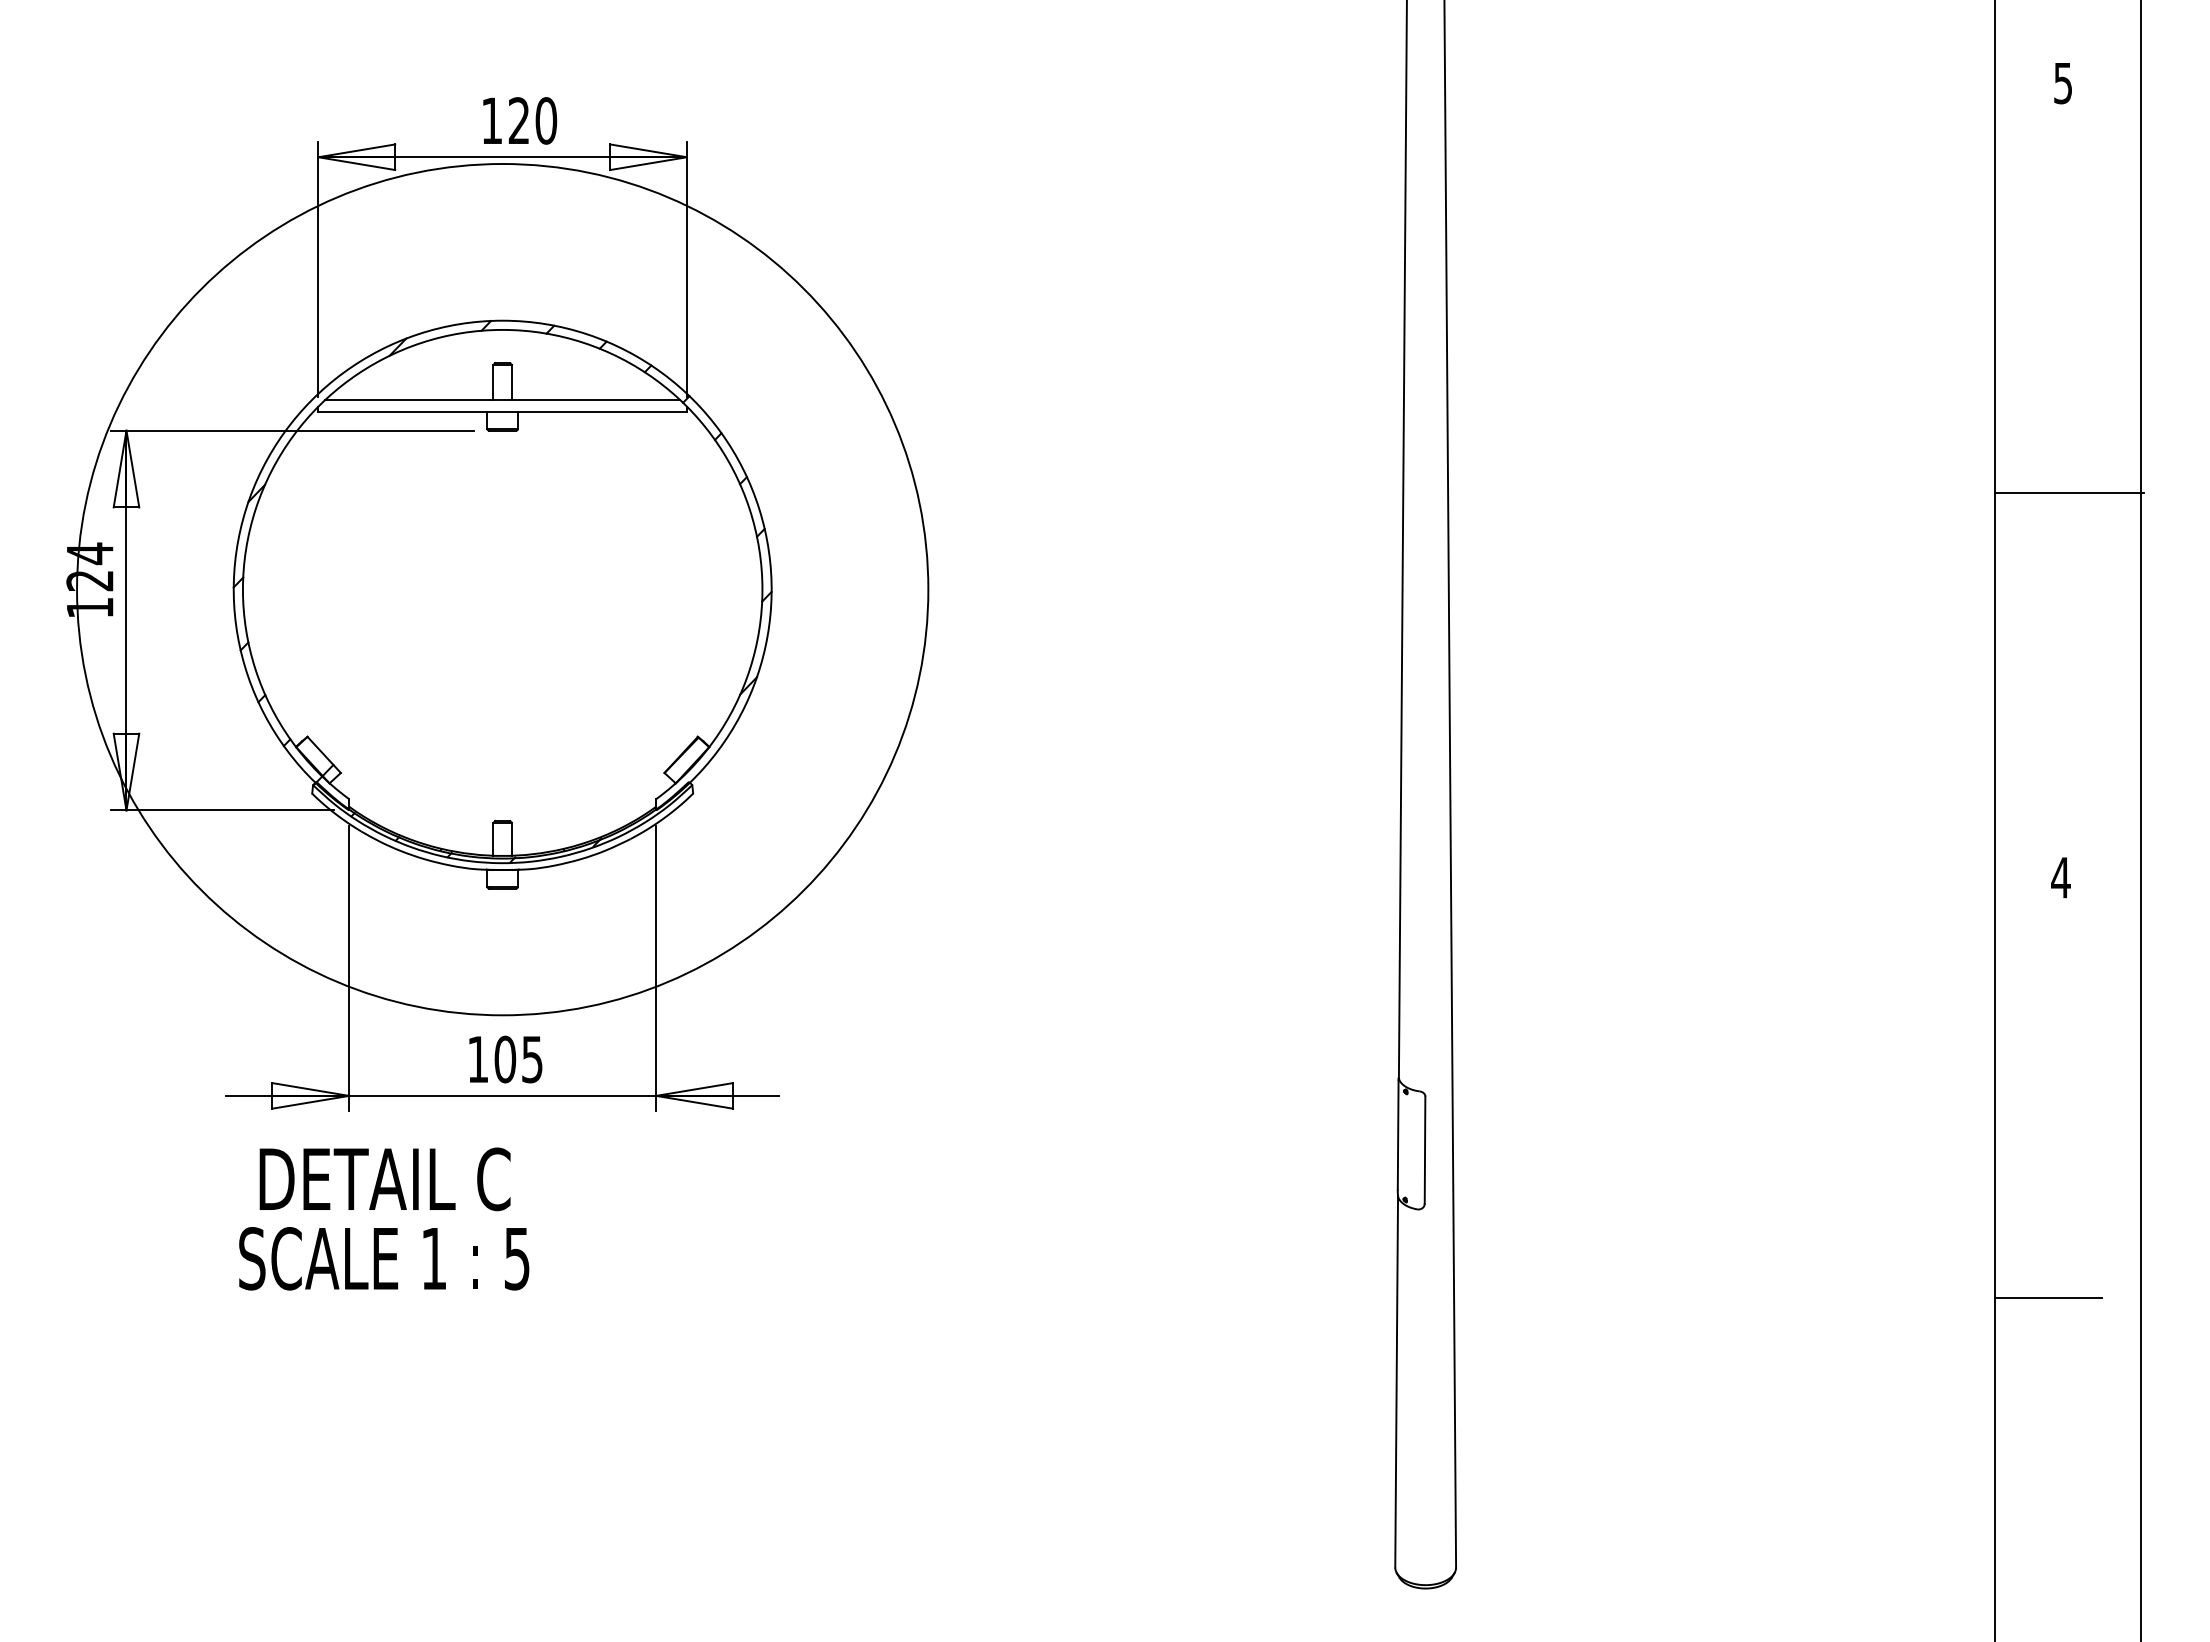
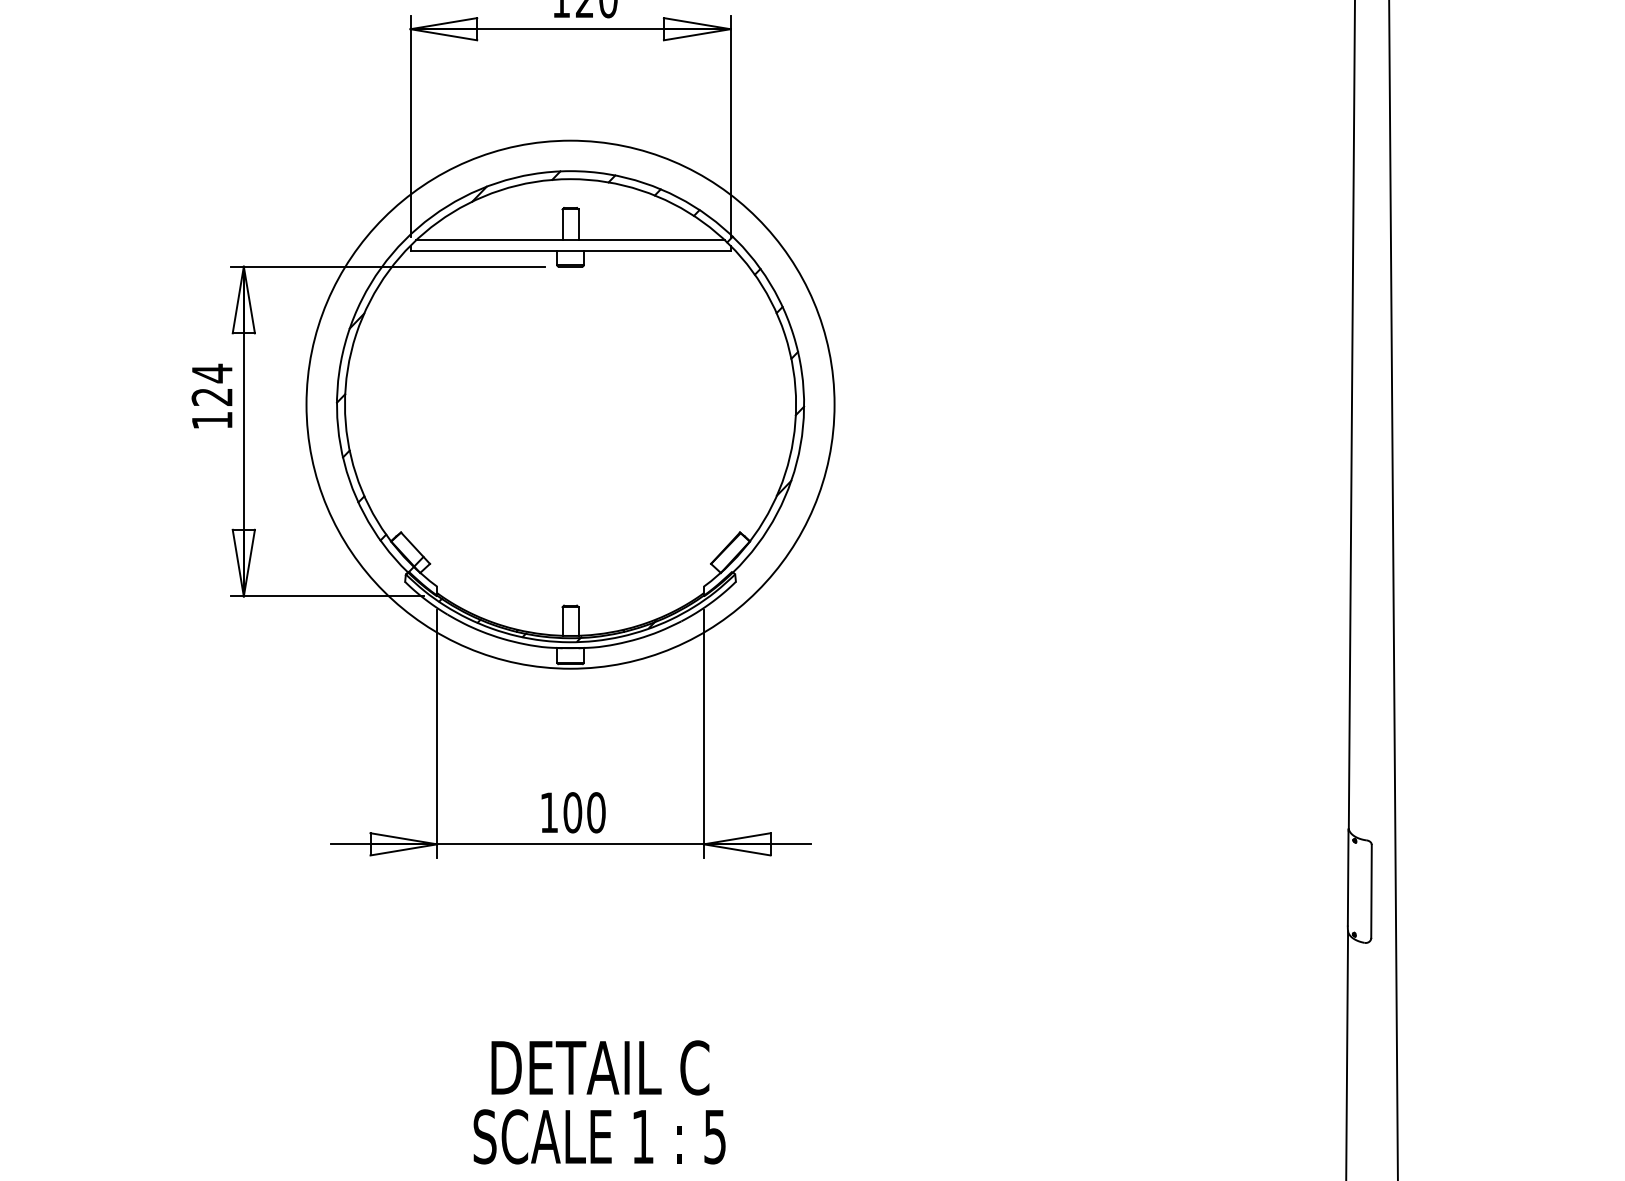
circle: (502, 589) -> (570, 404), size x0.71
text: (532, 1059) -> (596, 812), 105 -> 100
text: (384, 1218) -> (599, 1101), moved

